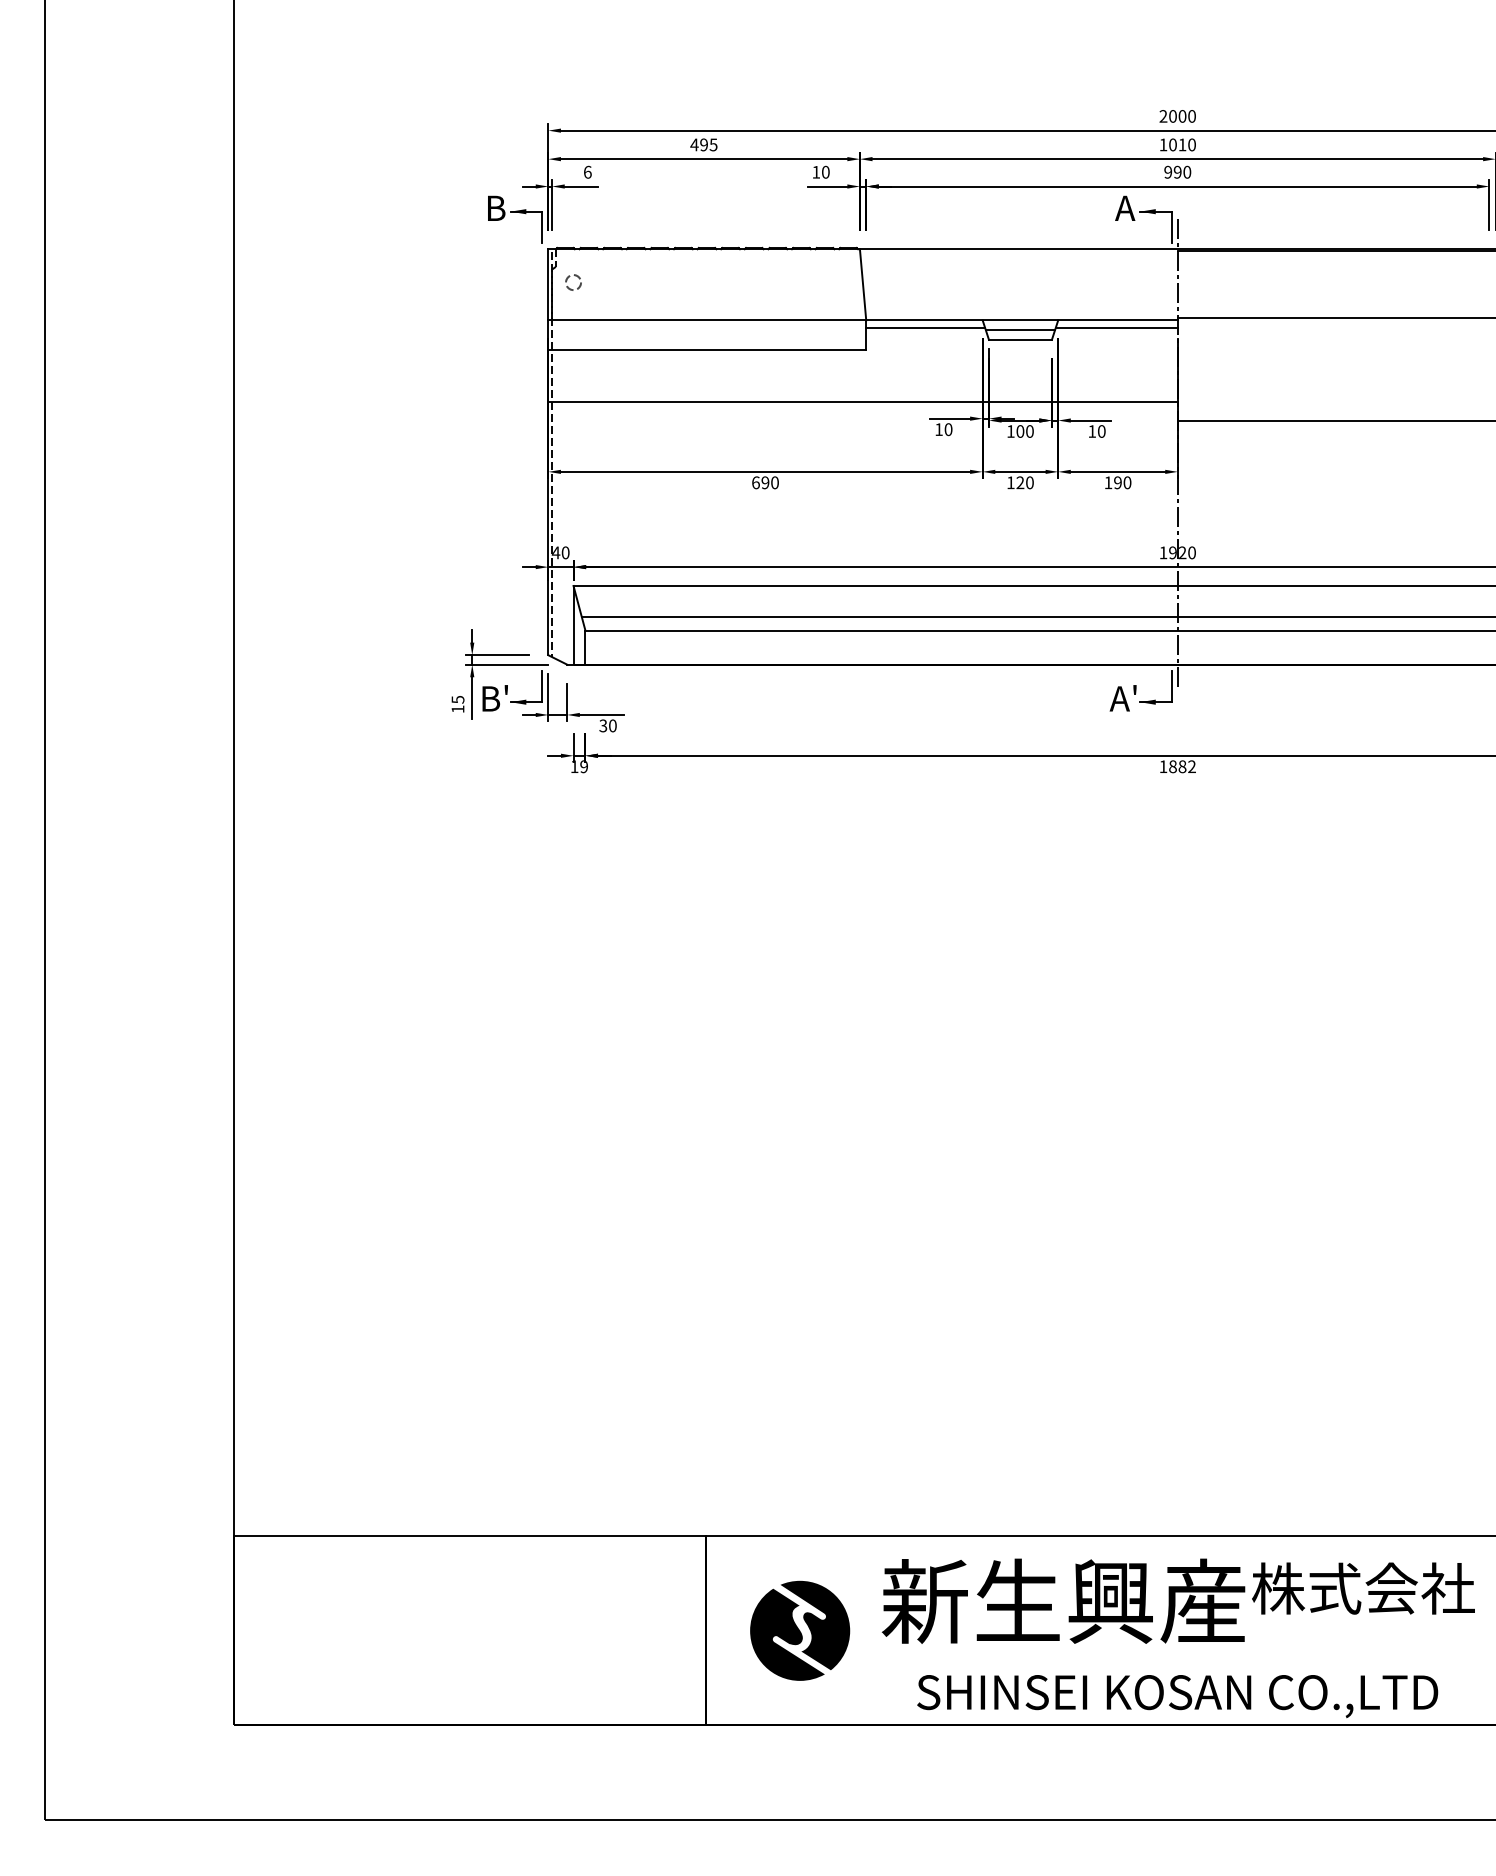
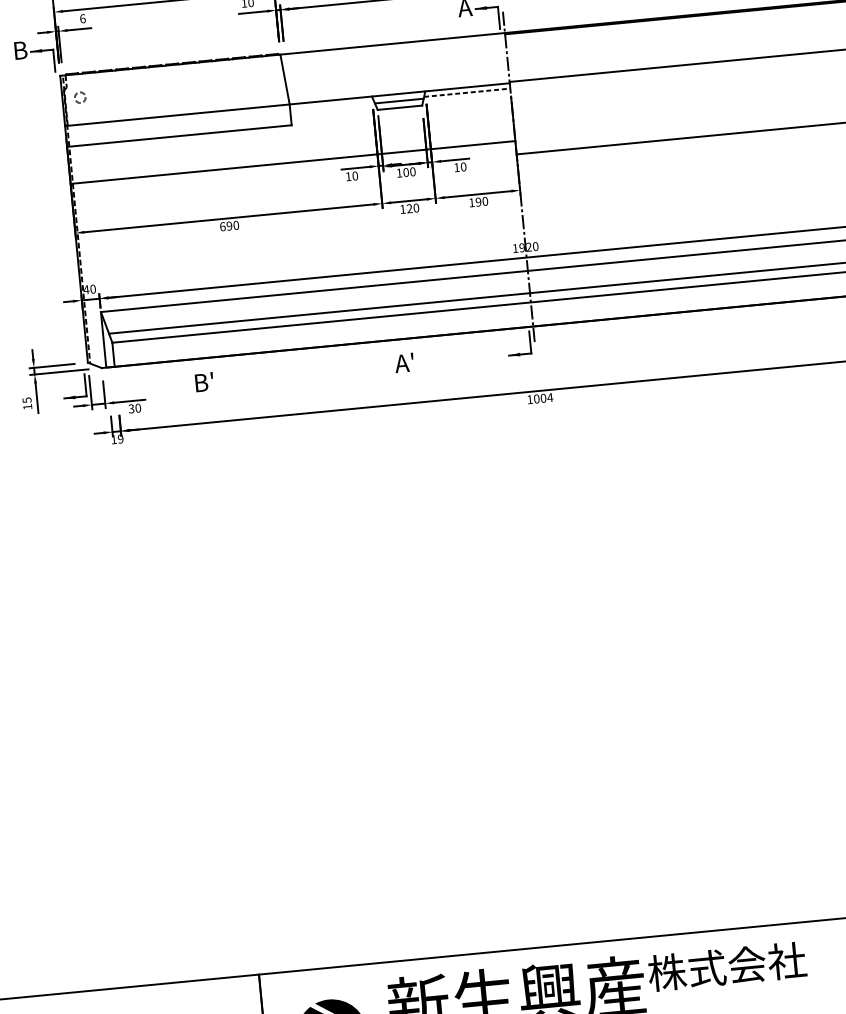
line: (925, 327) -> (332, 105), removed
line: (1117, 327) -> (467, 92), solid -> dashed
text: (494, 698) -> (203, 382), moved
text: (1122, 698) -> (403, 363), moved
text: (1182, 766) -> (543, 398), 1882 -> 1004

